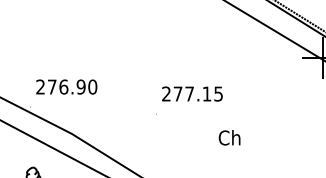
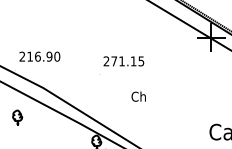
text: (51, 86) -> (29, 56), 276.90 -> 216.90
text: (188, 94) -> (121, 61), 277.15 -> 271.15
text: (229, 137) -> (138, 96), moved

